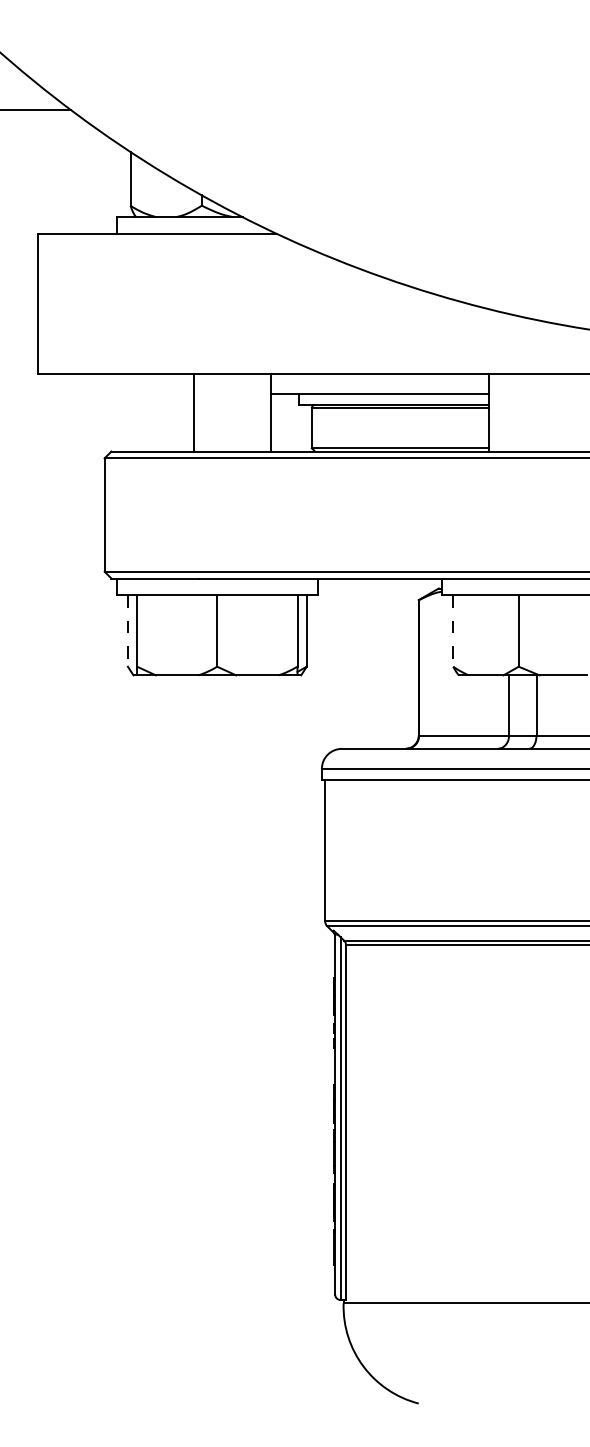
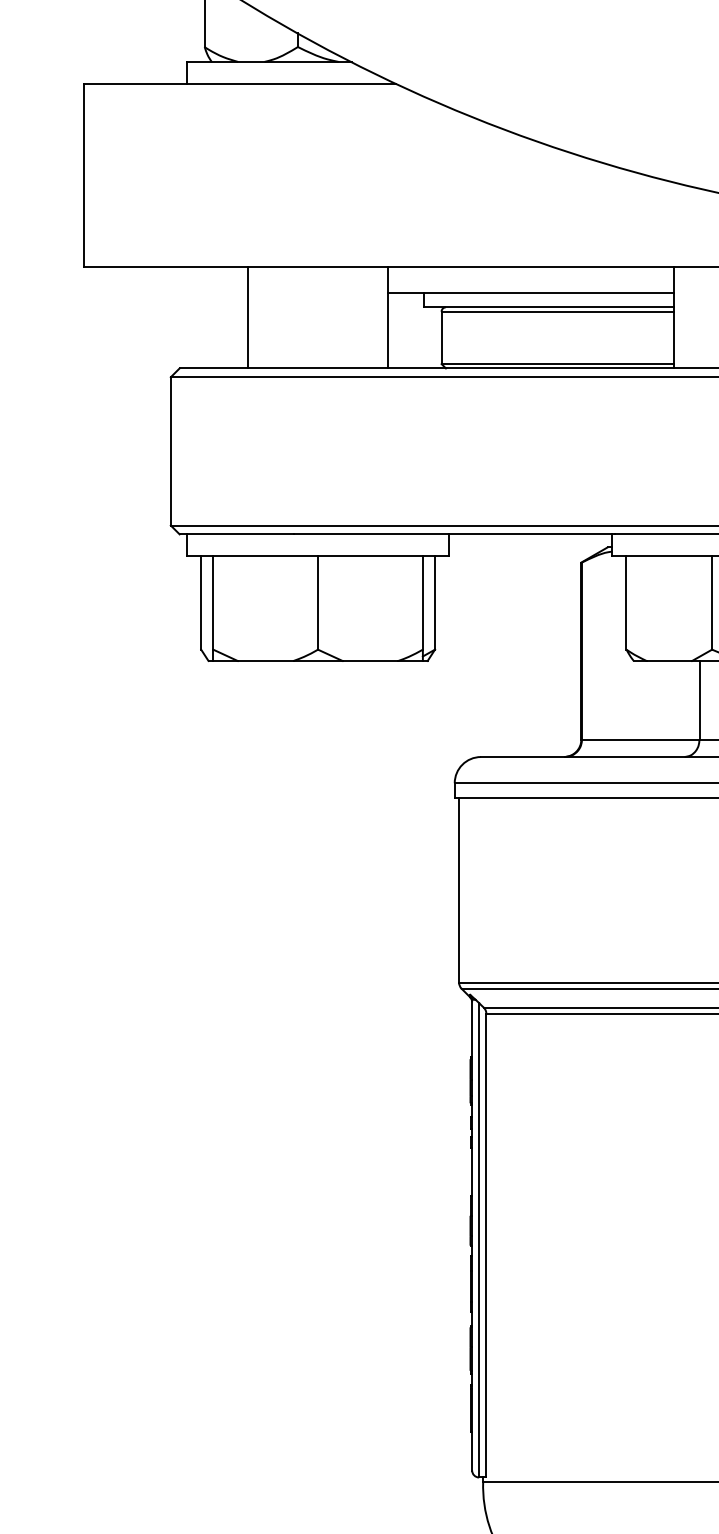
line: (193, 412) -> (247, 317), moved
line: (127, 631) -> (200, 603), dashed -> solid
line: (453, 631) -> (626, 603), dashed -> solid

